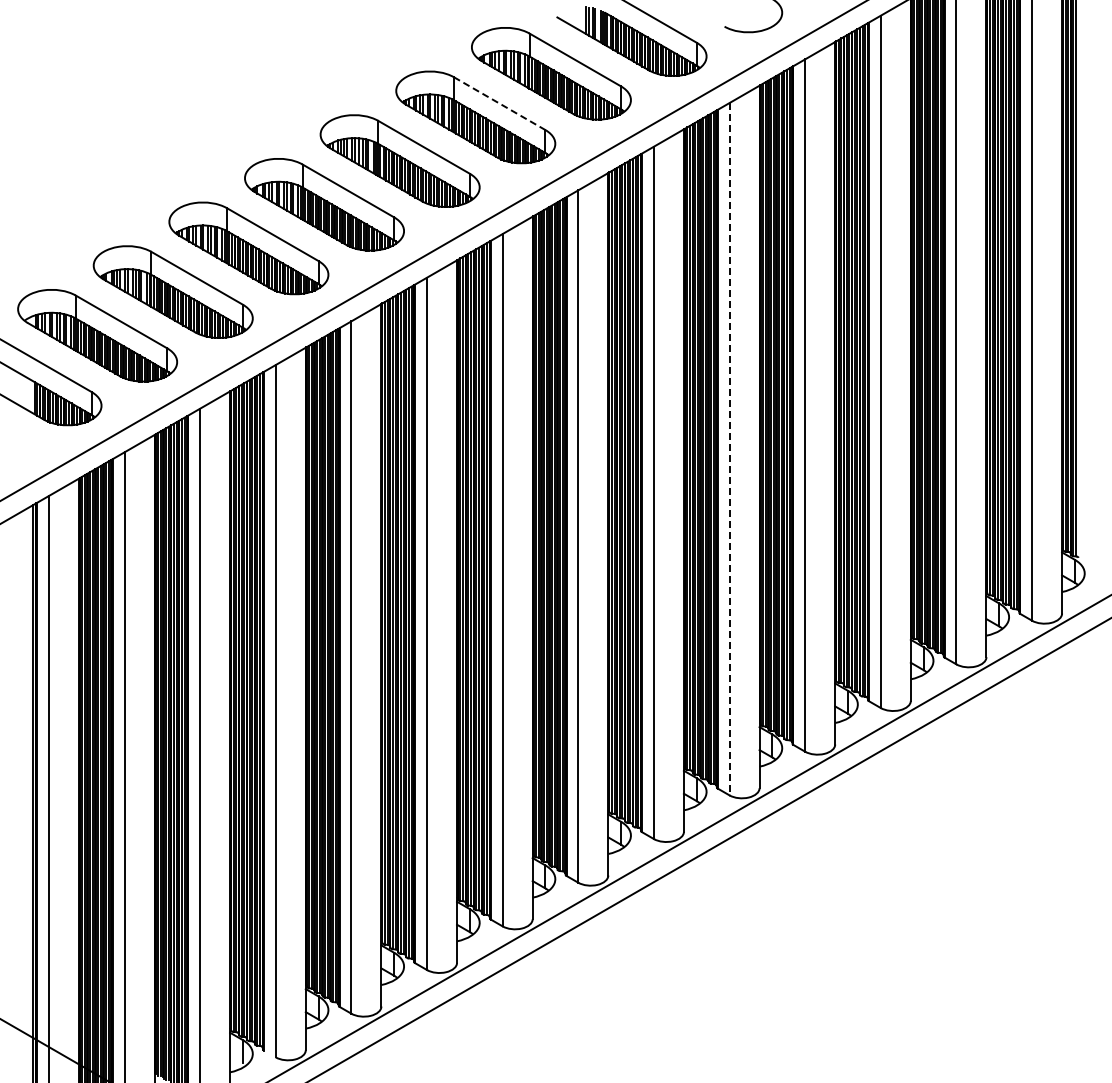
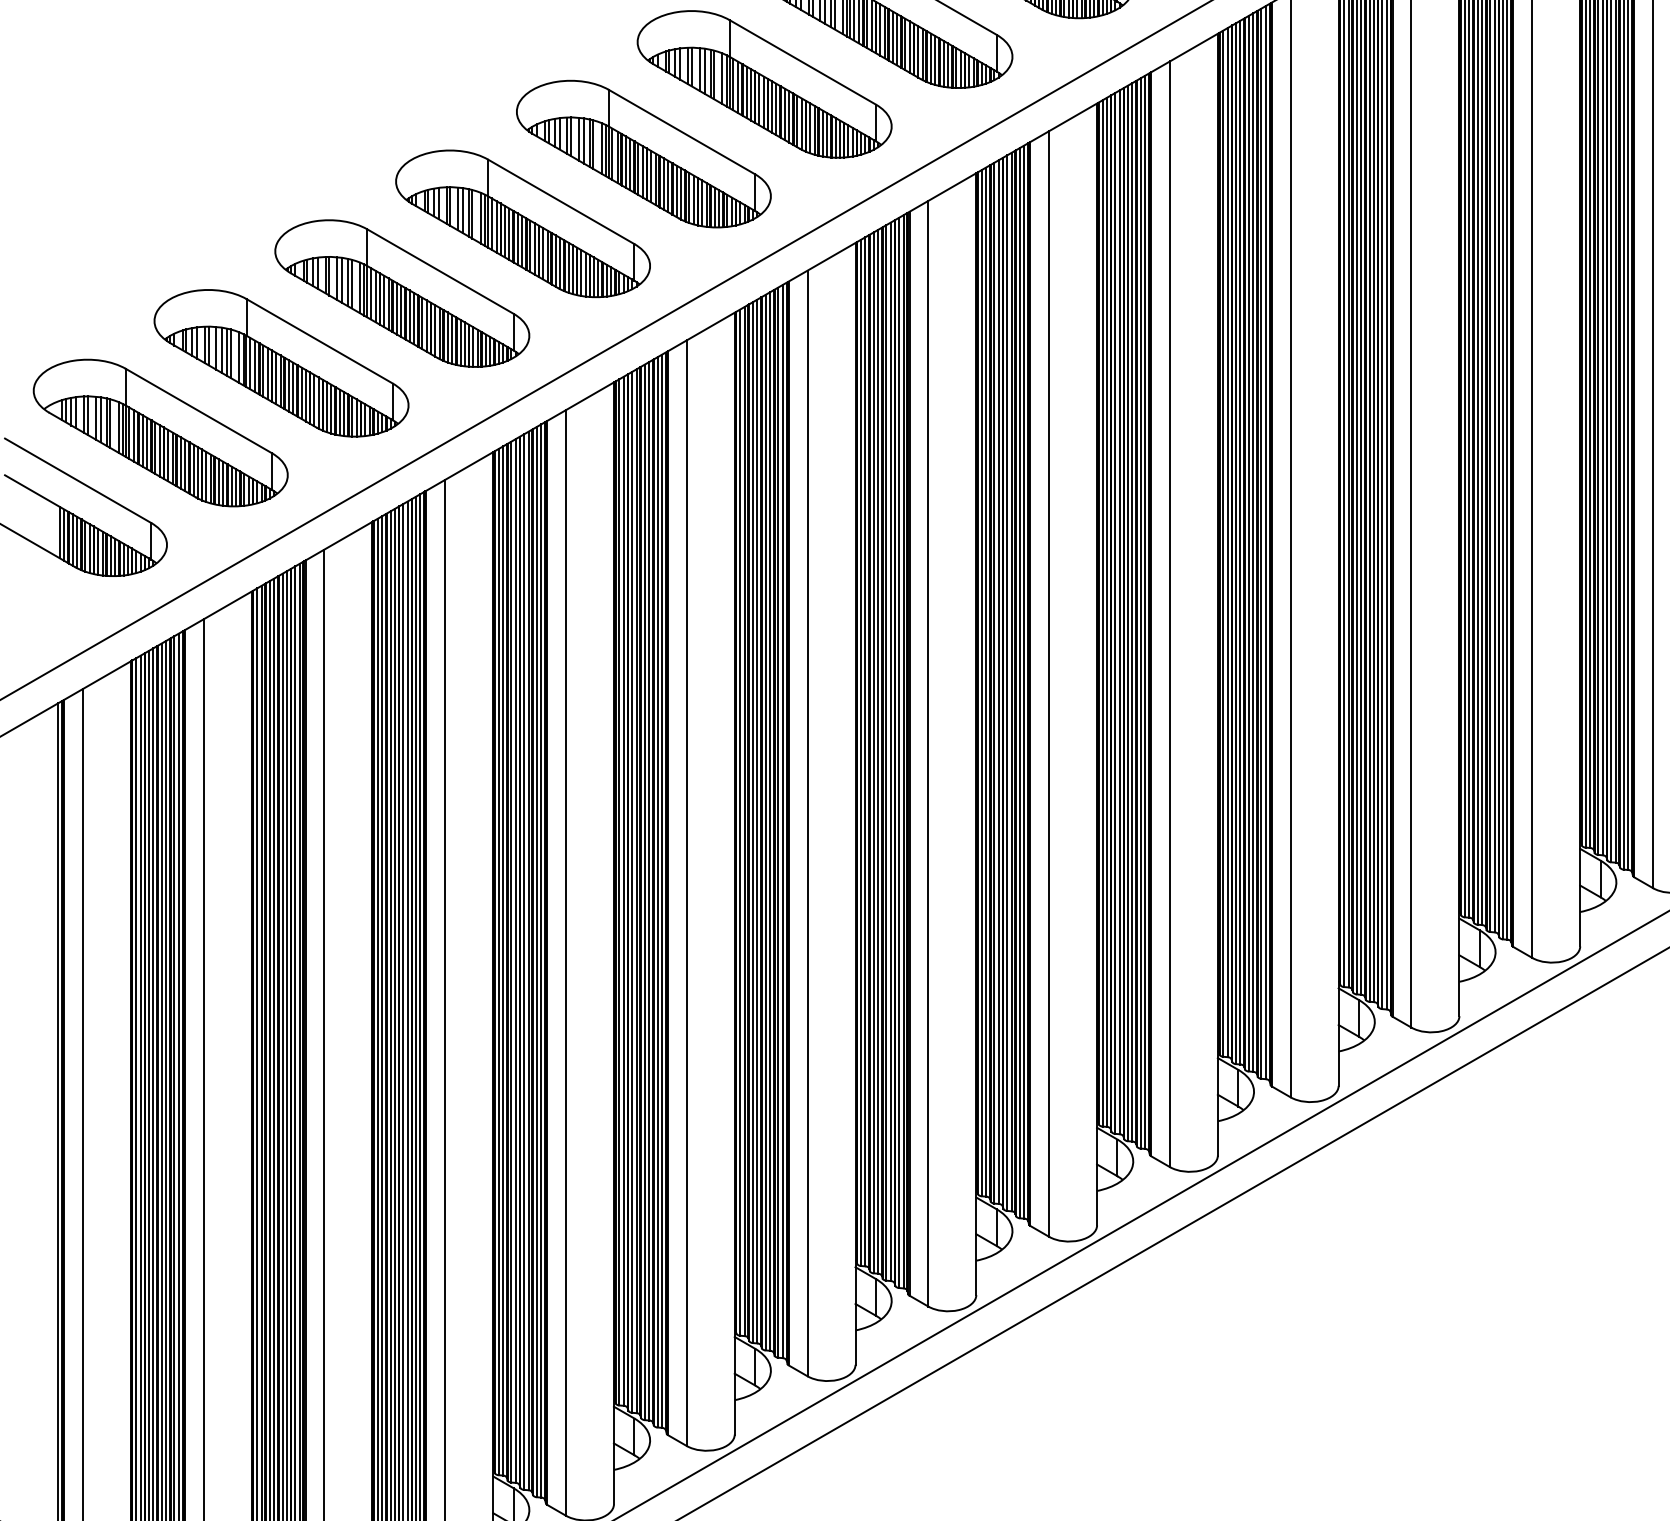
line: (499, 103) -> (802, 62), dashed -> solid
line: (729, 449) -> (1169, 614), dashed -> solid

